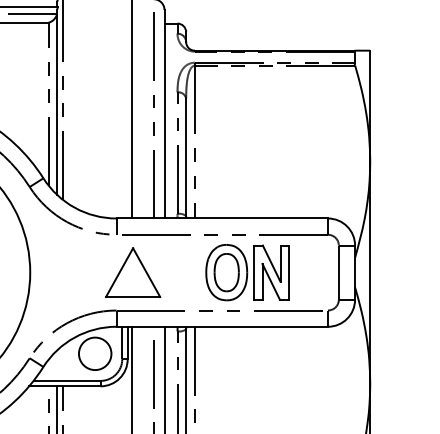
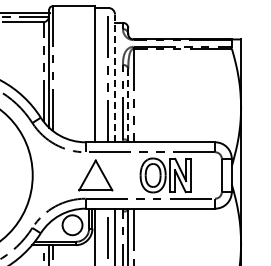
line: (165, 114) -> (115, 78), solid -> dashed
line: (186, 156) -> (128, 104), solid -> dashed

